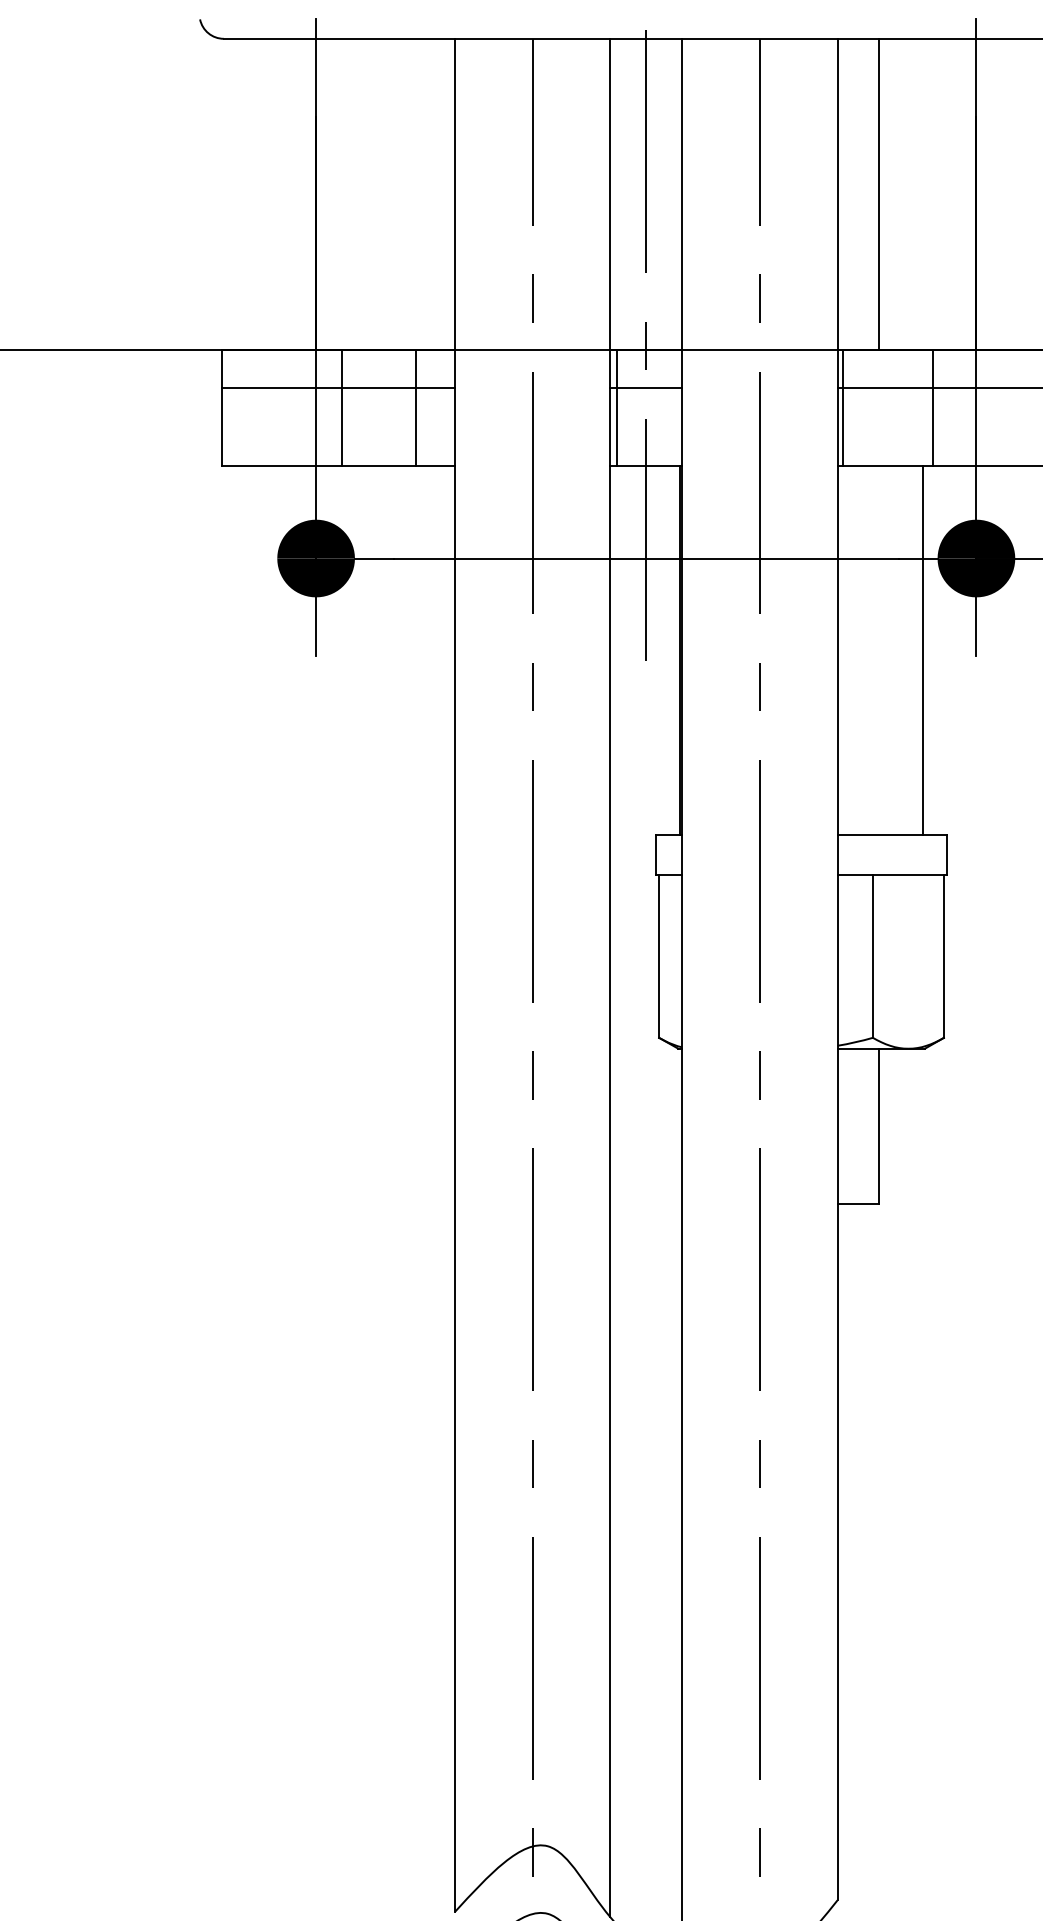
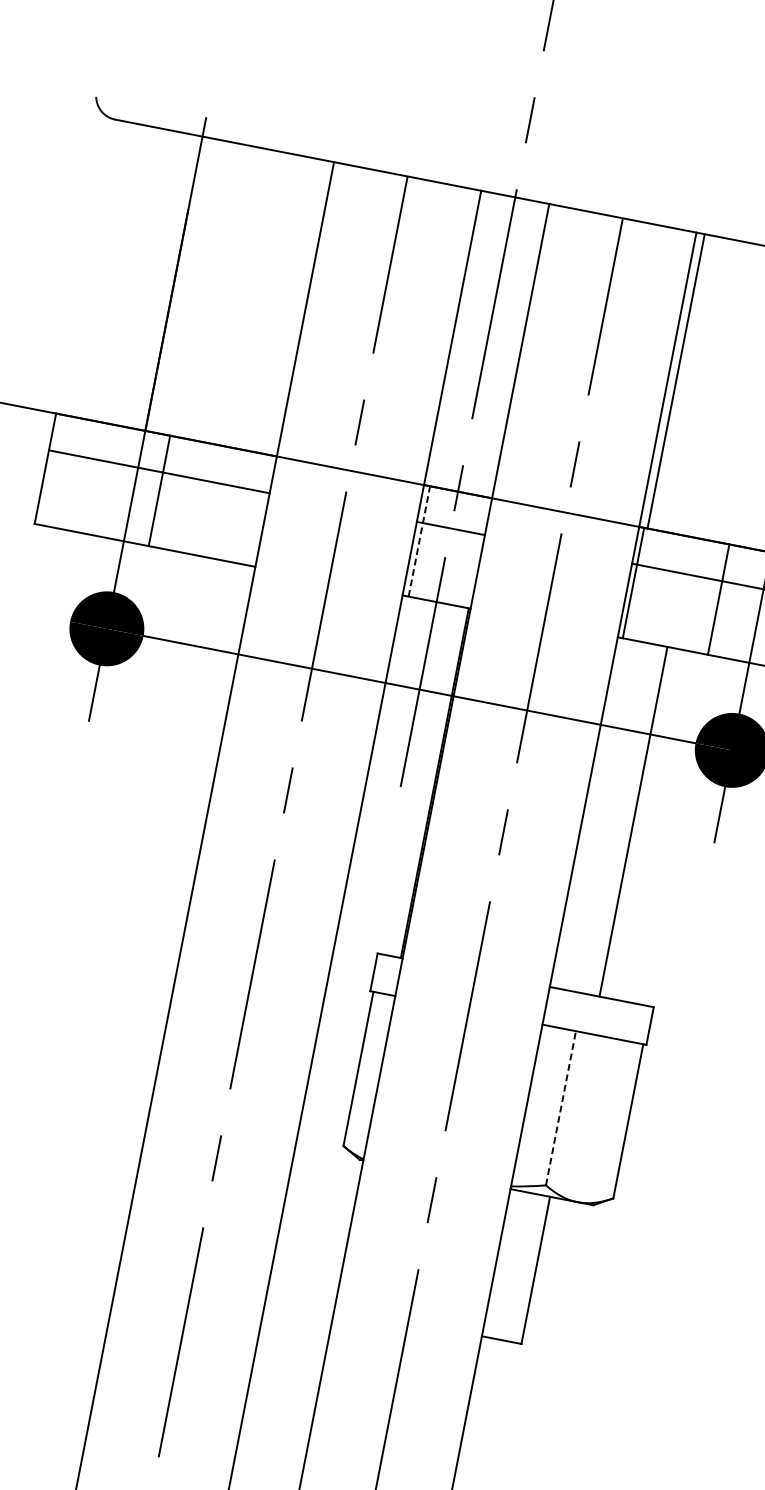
line: (879, 193) -> (676, 380), moved
line: (415, 407) -> (228, 504), removed
line: (616, 407) -> (419, 541), solid -> dashed
line: (923, 650) -> (633, 821), moved
line: (872, 955) -> (560, 1107), solid -> dashed

